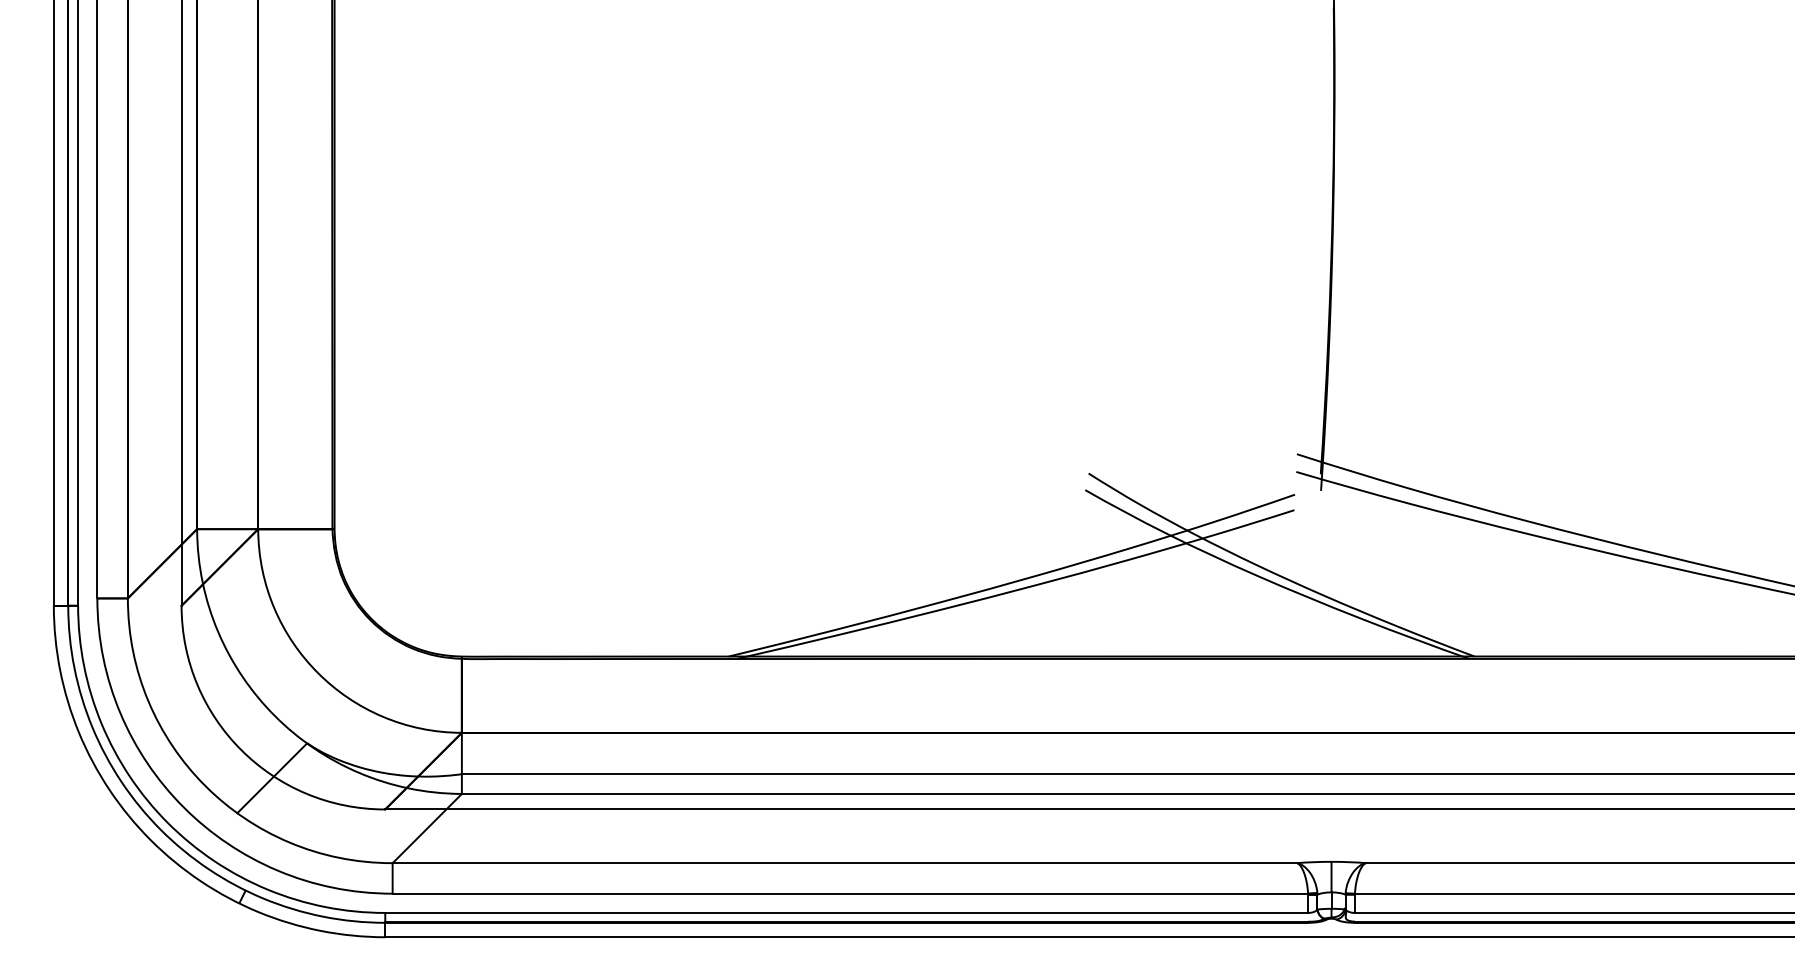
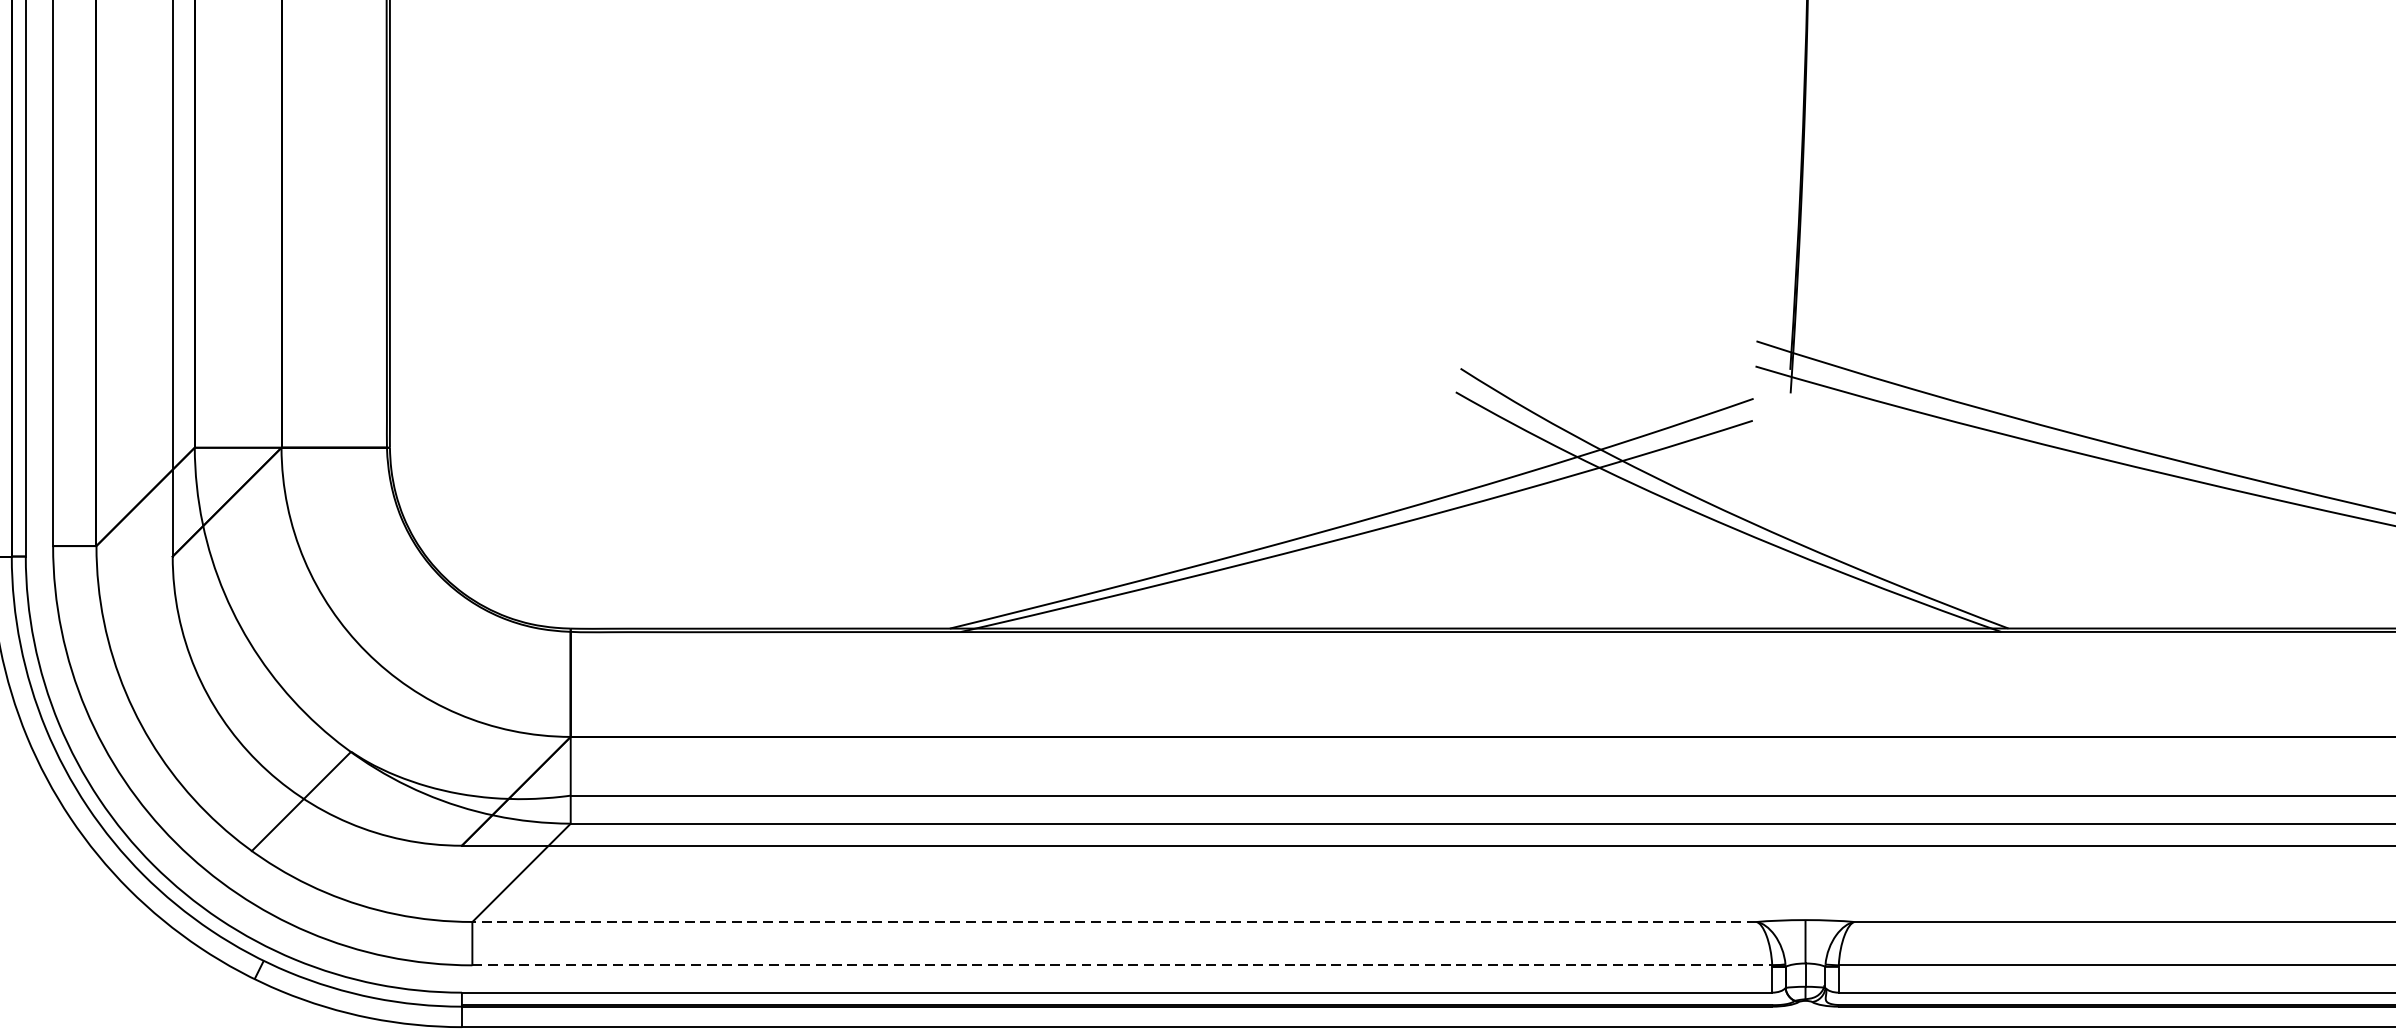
line: (844, 863) -> (1113, 922), solid -> dashed
line: (850, 893) -> (1122, 965), solid -> dashed

